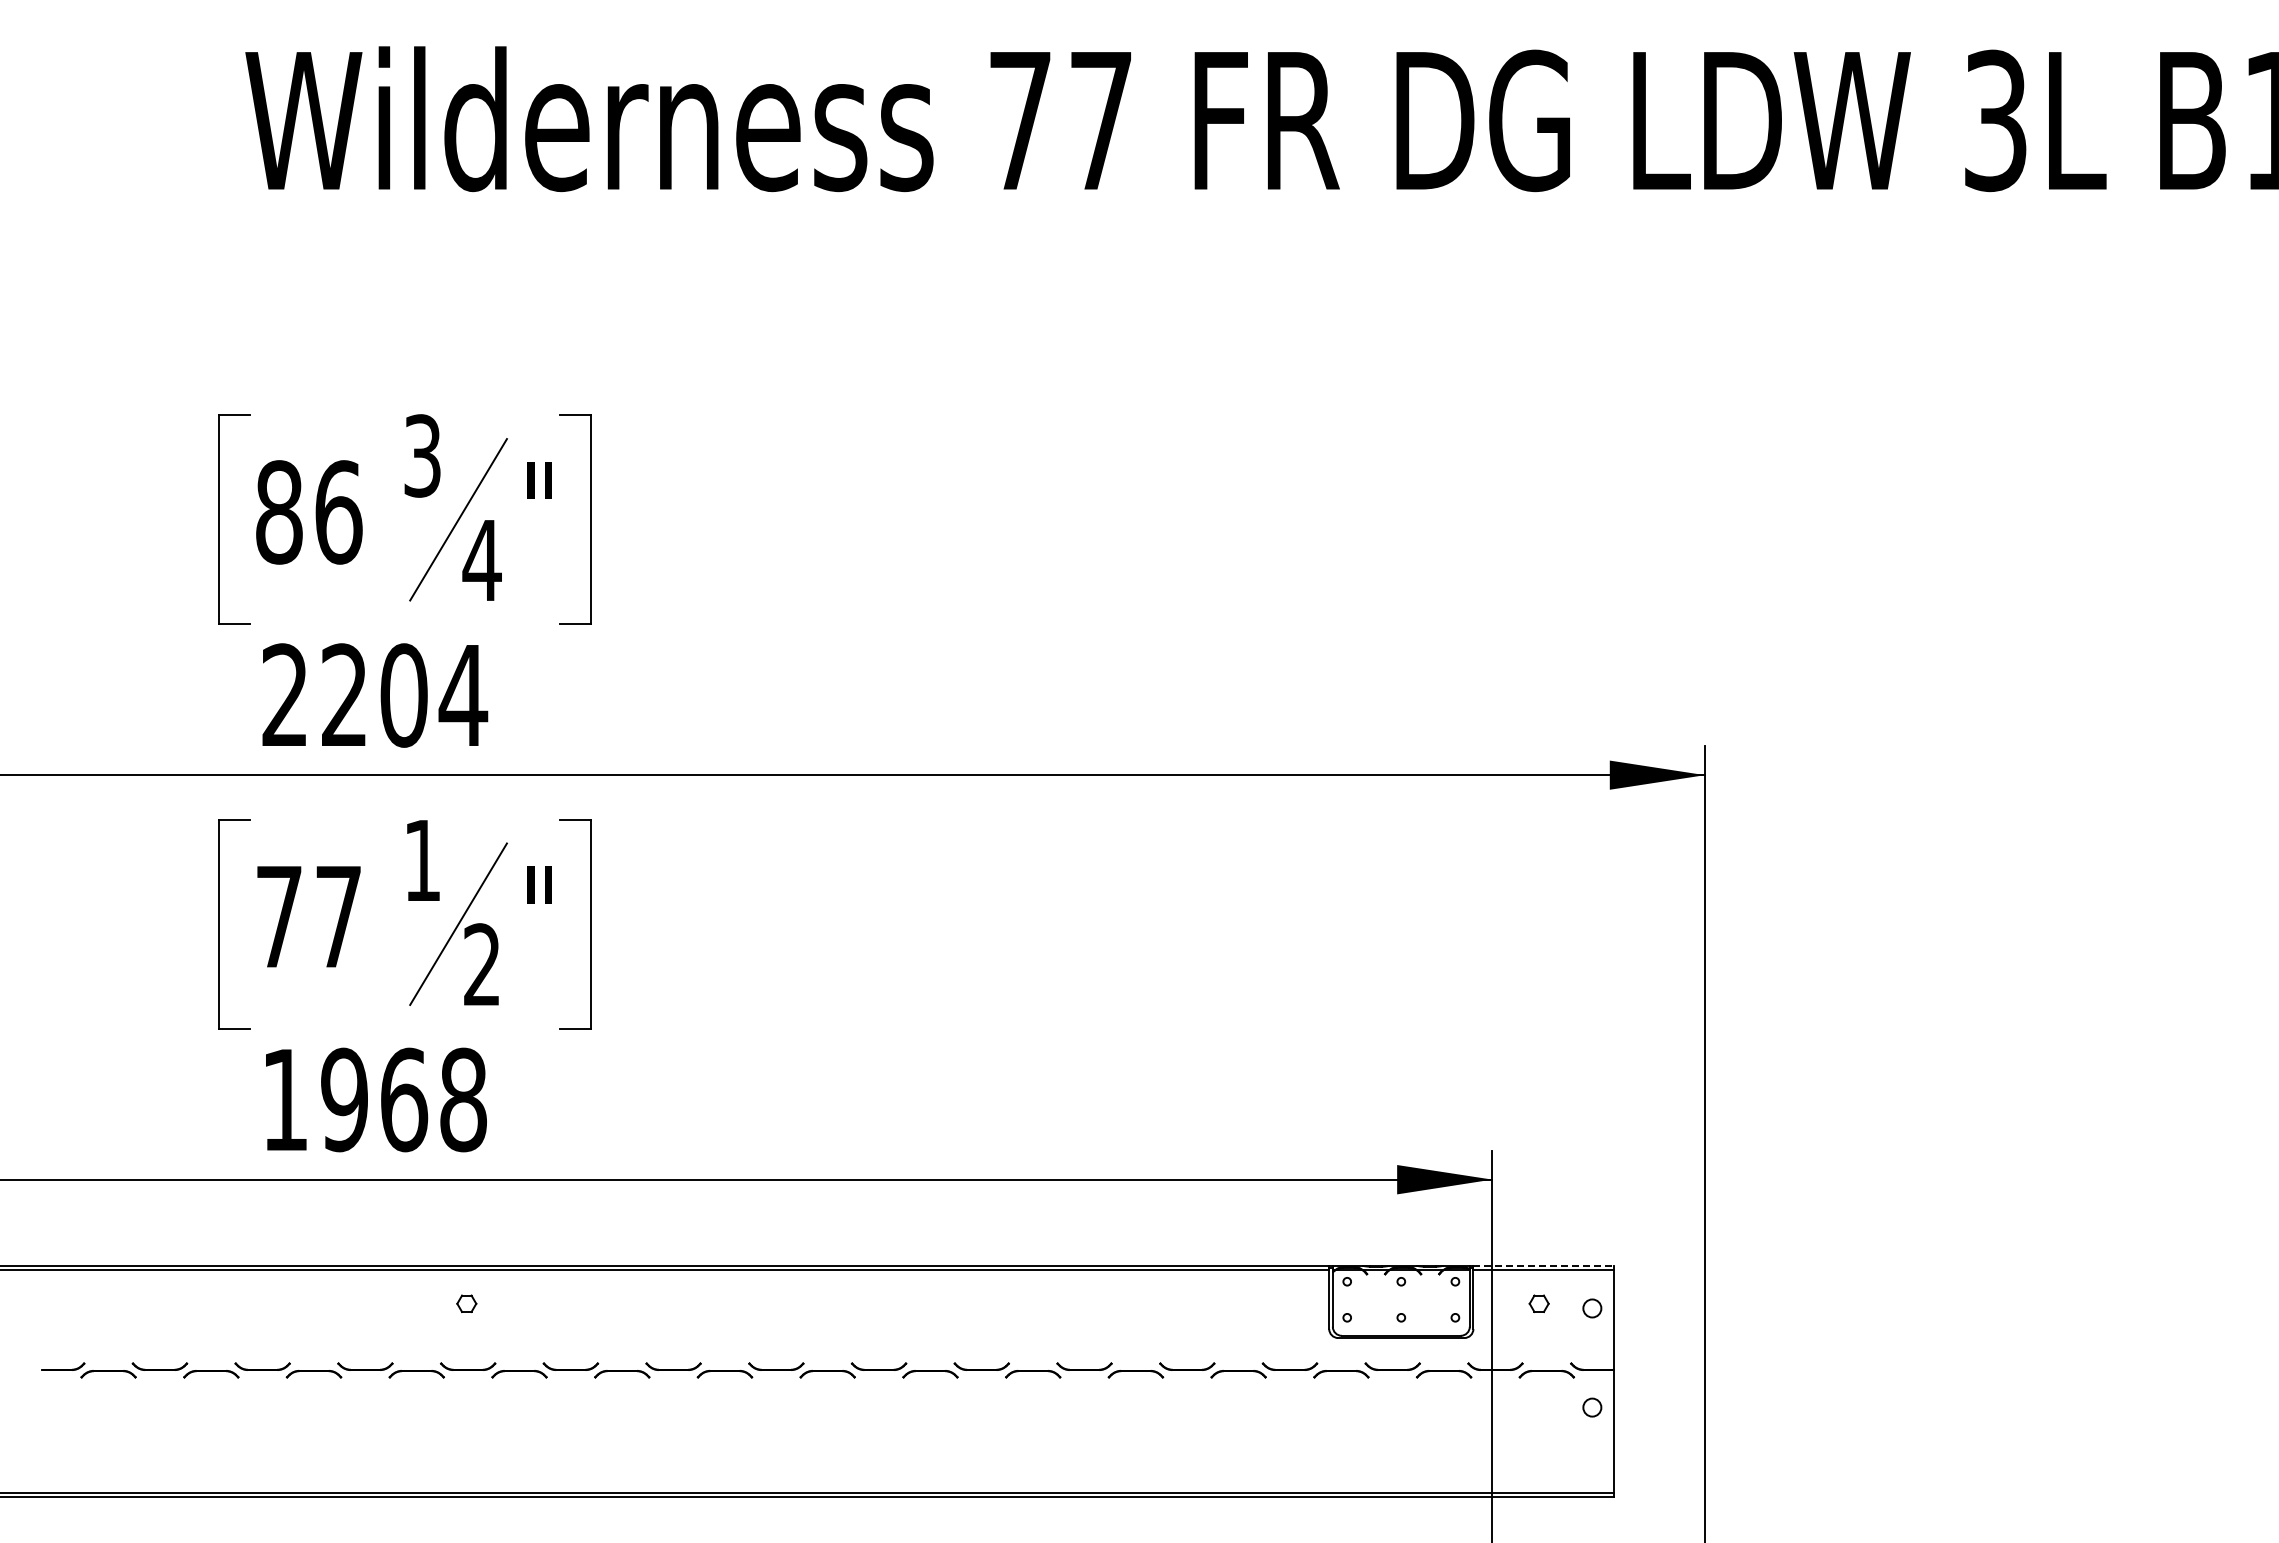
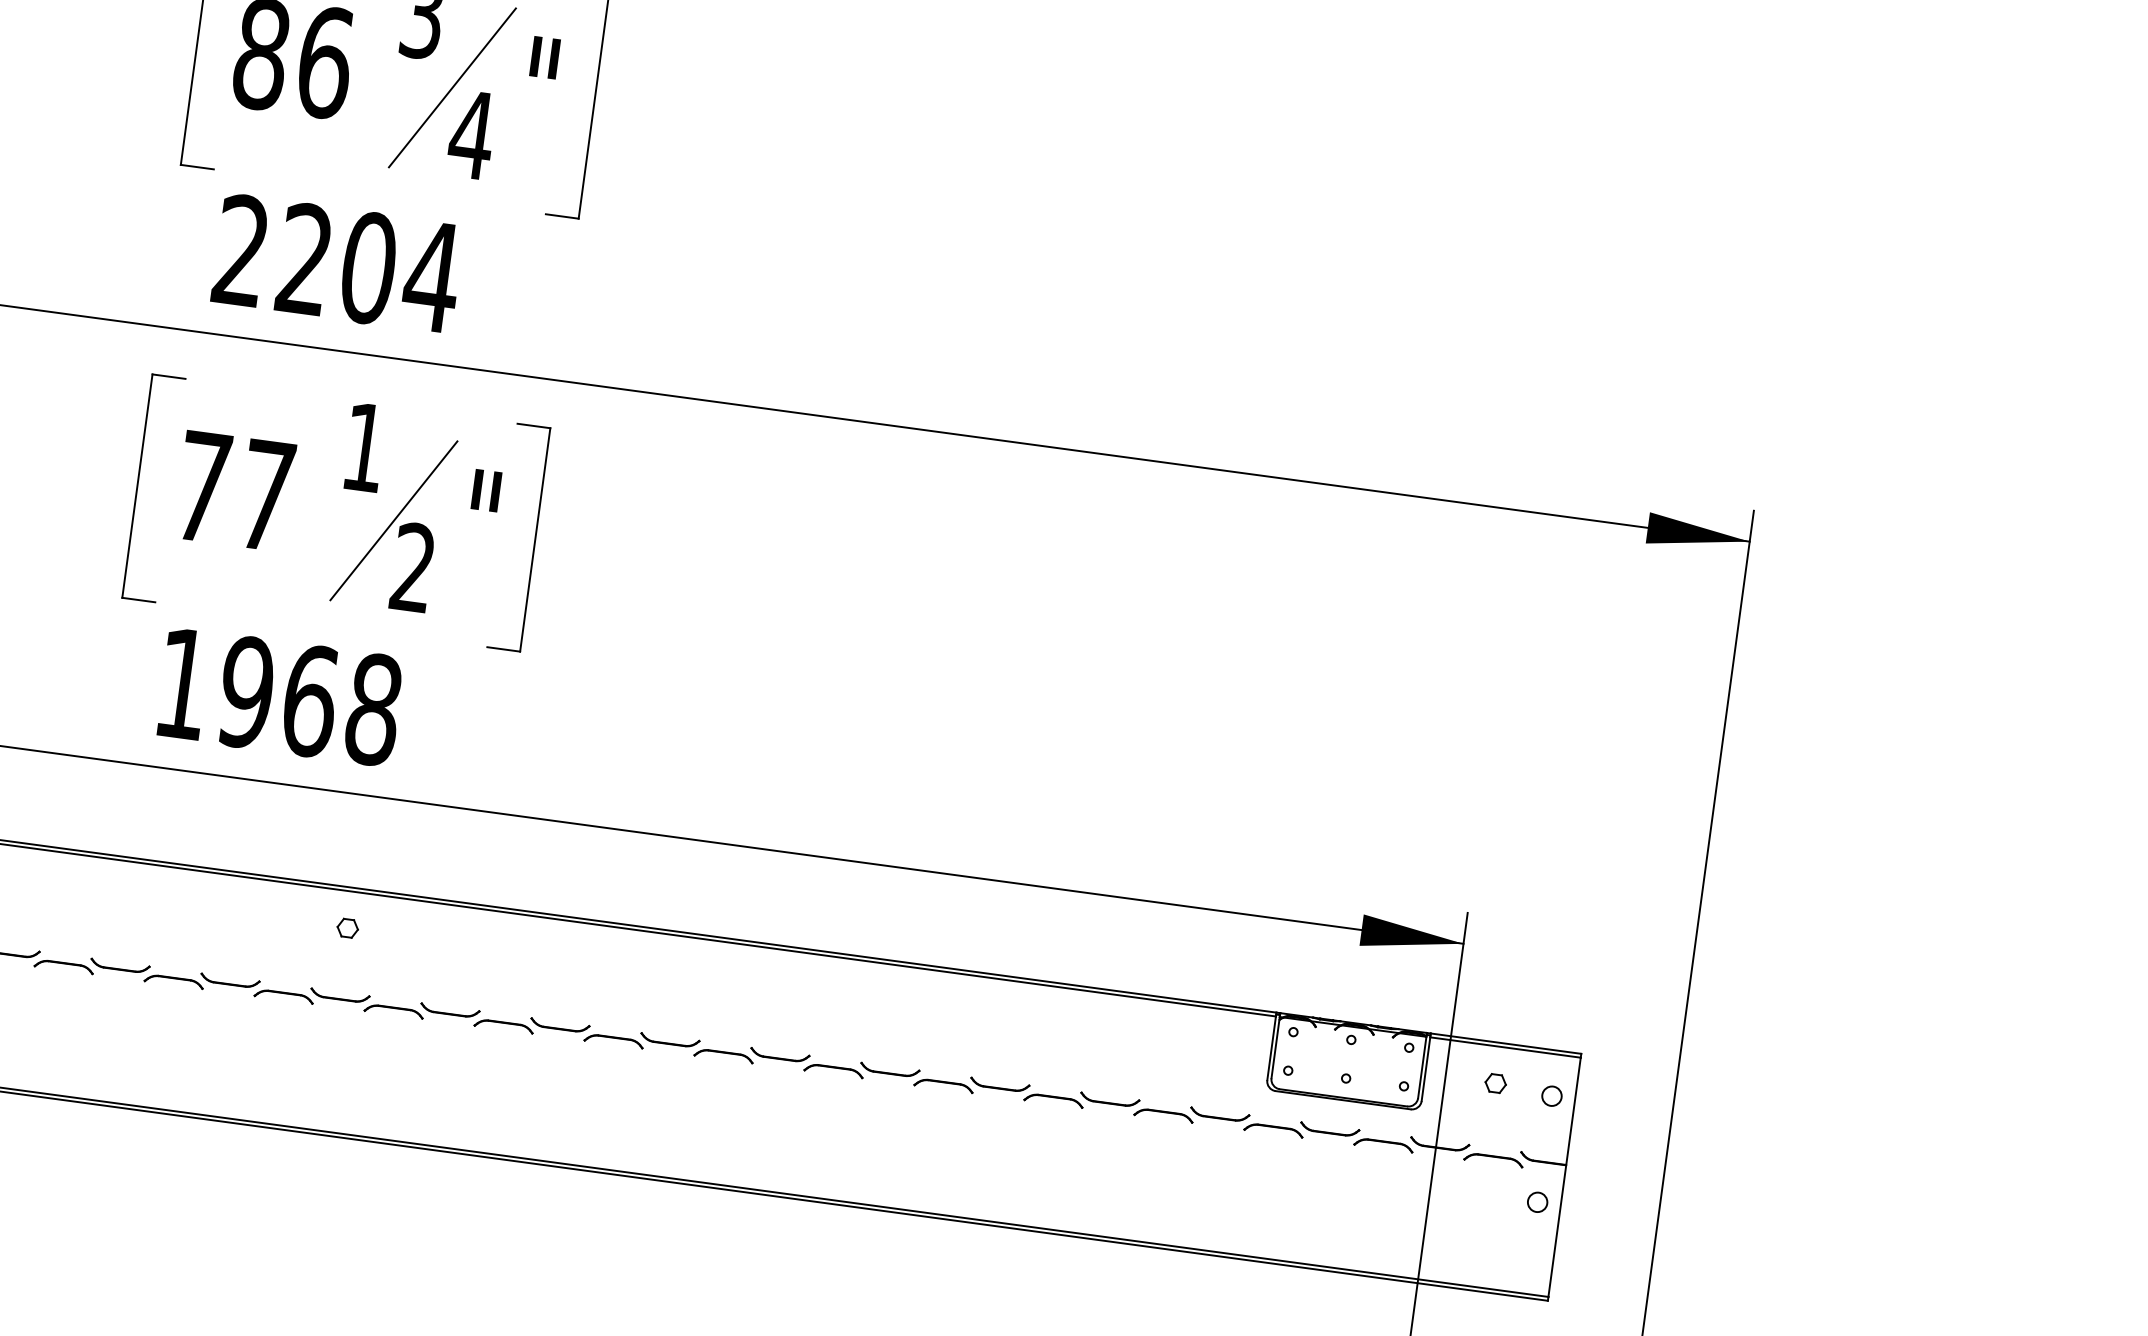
line: (1544, 1265) -> (1506, 1043), dashed -> solid

